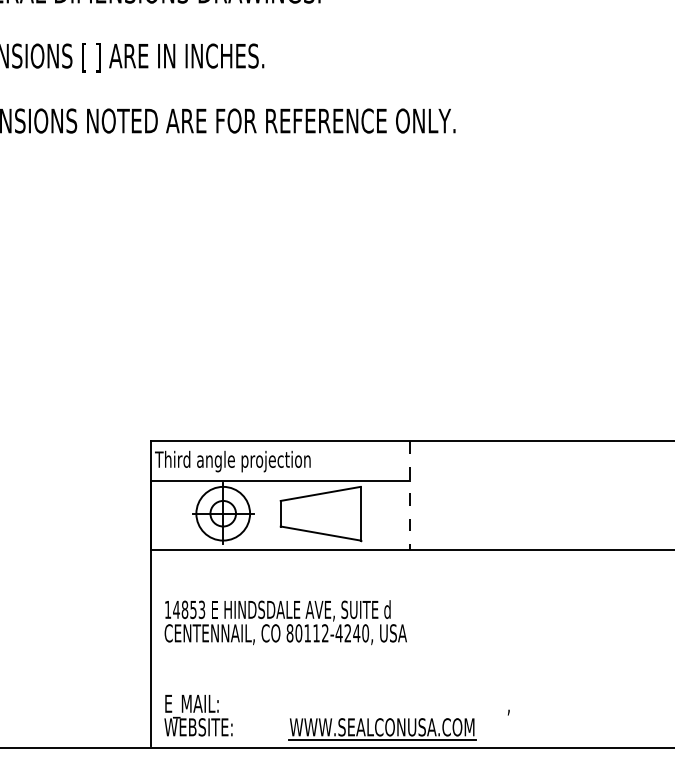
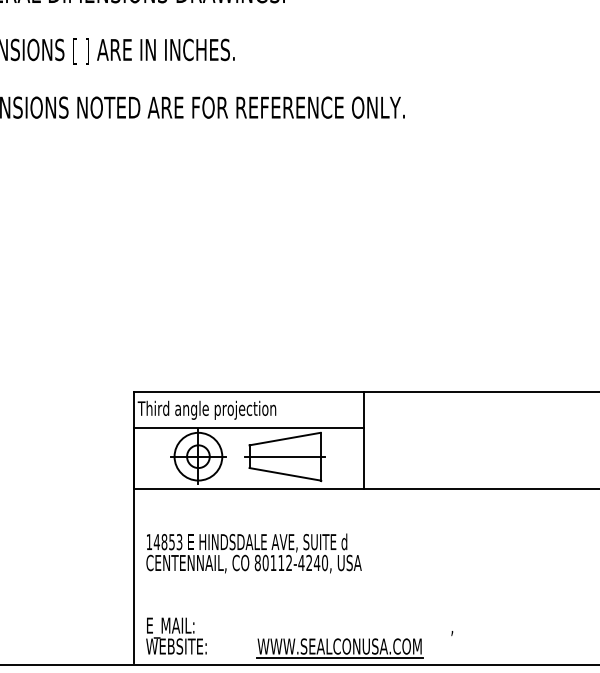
line: (410, 495) -> (364, 440), dashed -> solid
line: (320, 513) -> (284, 456), added

